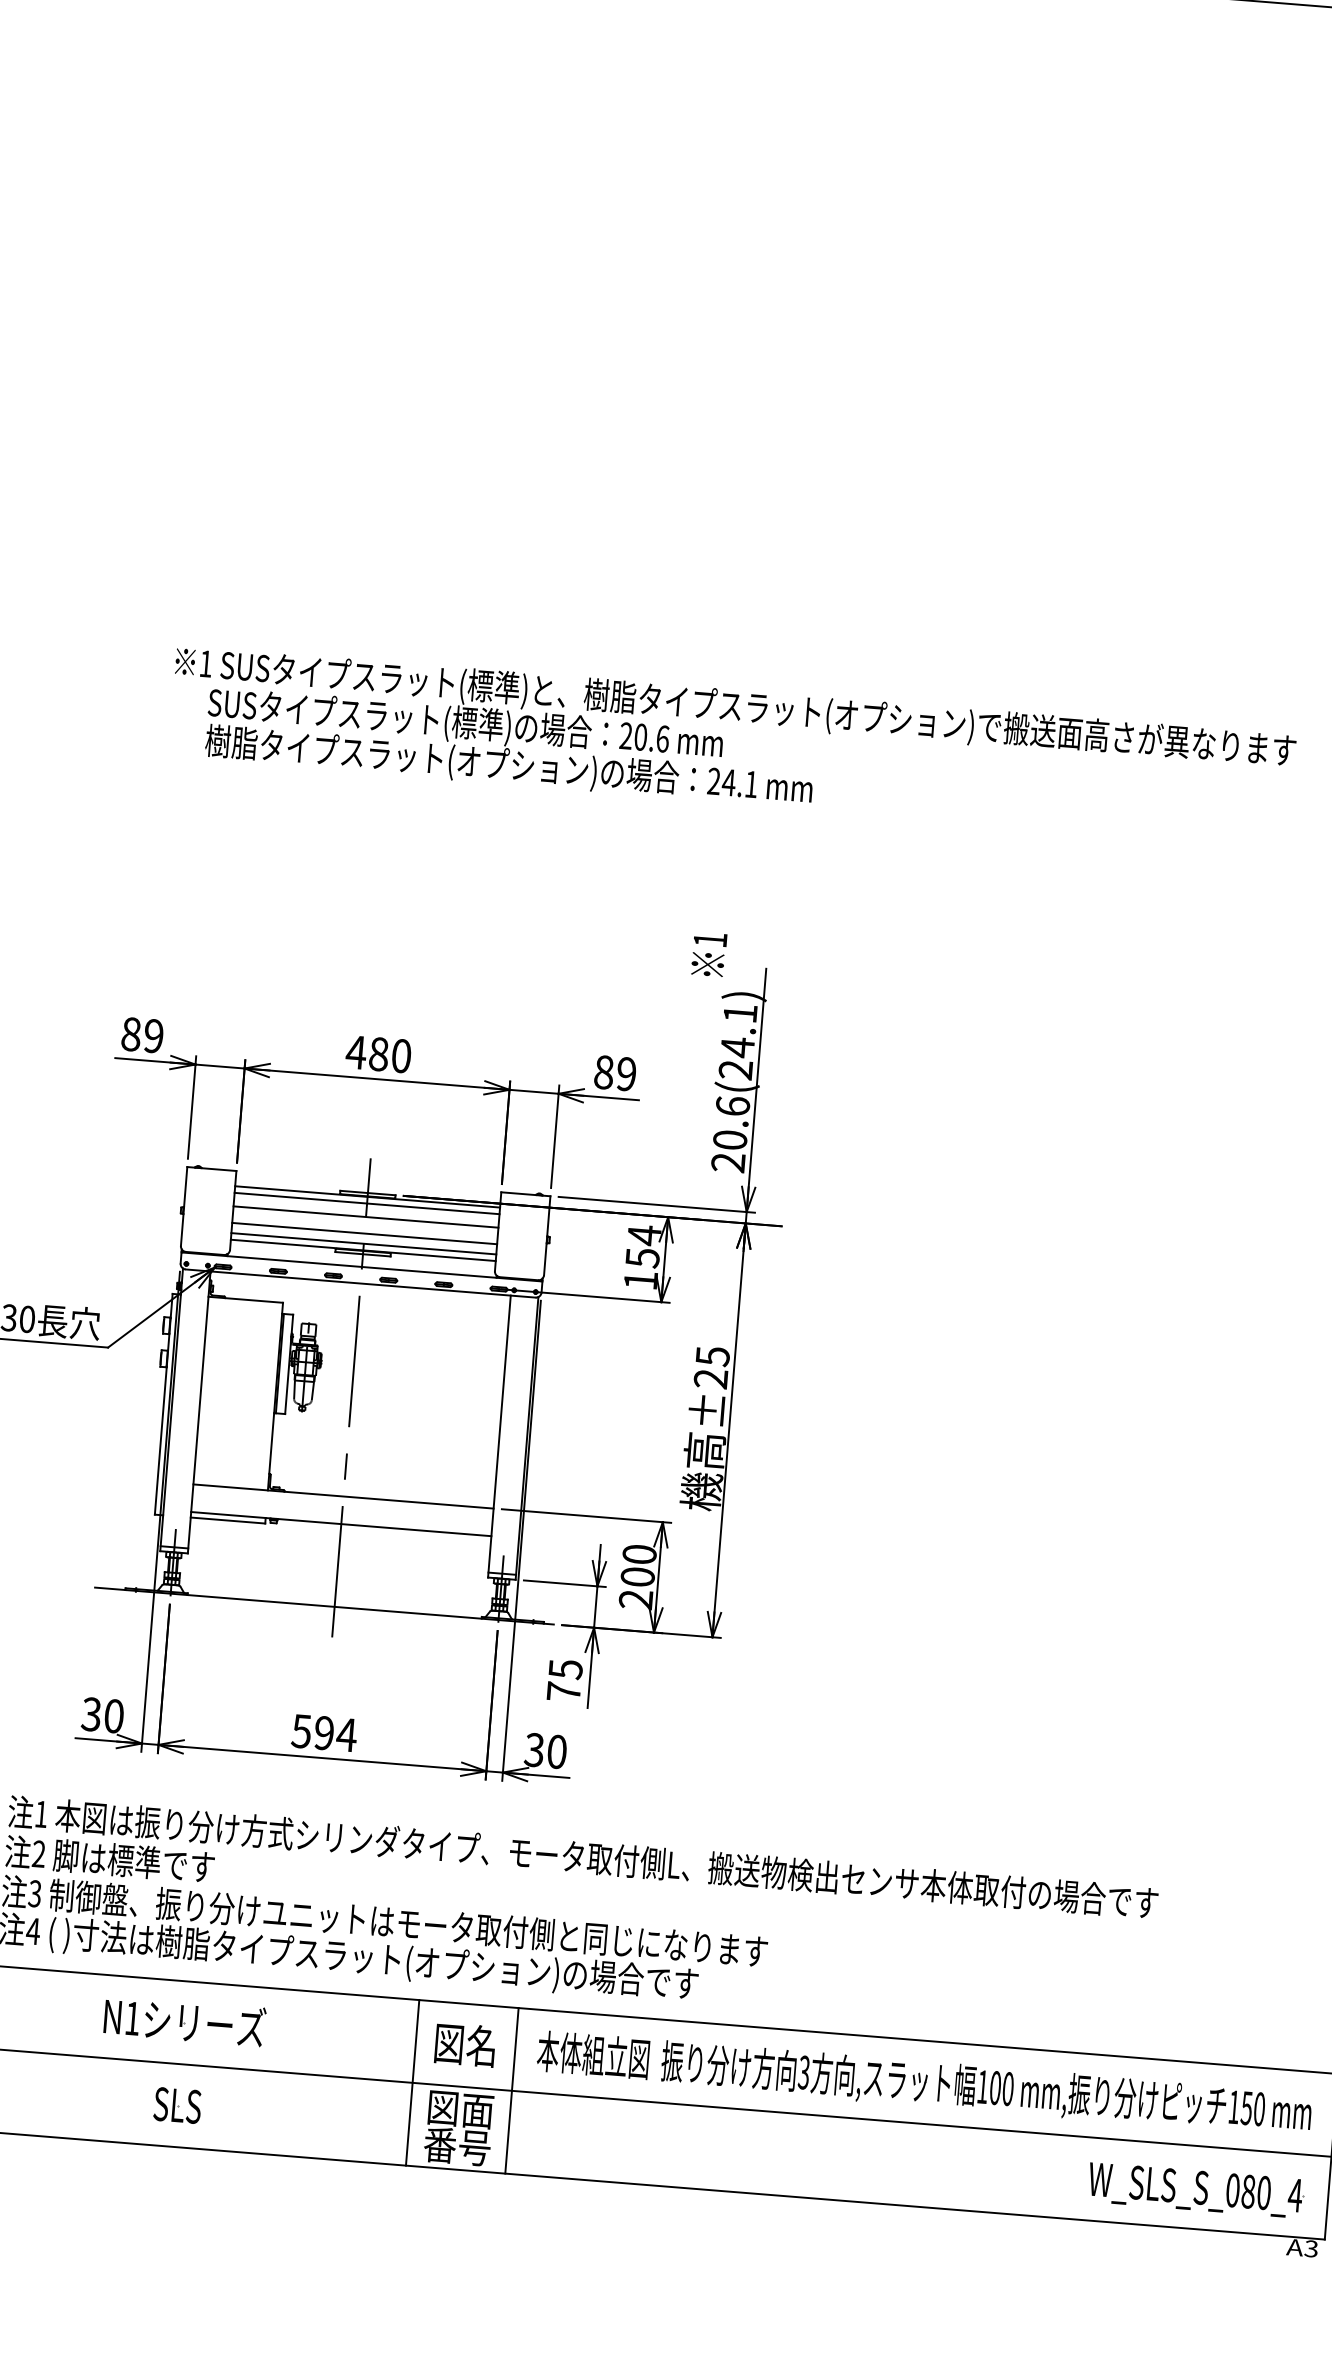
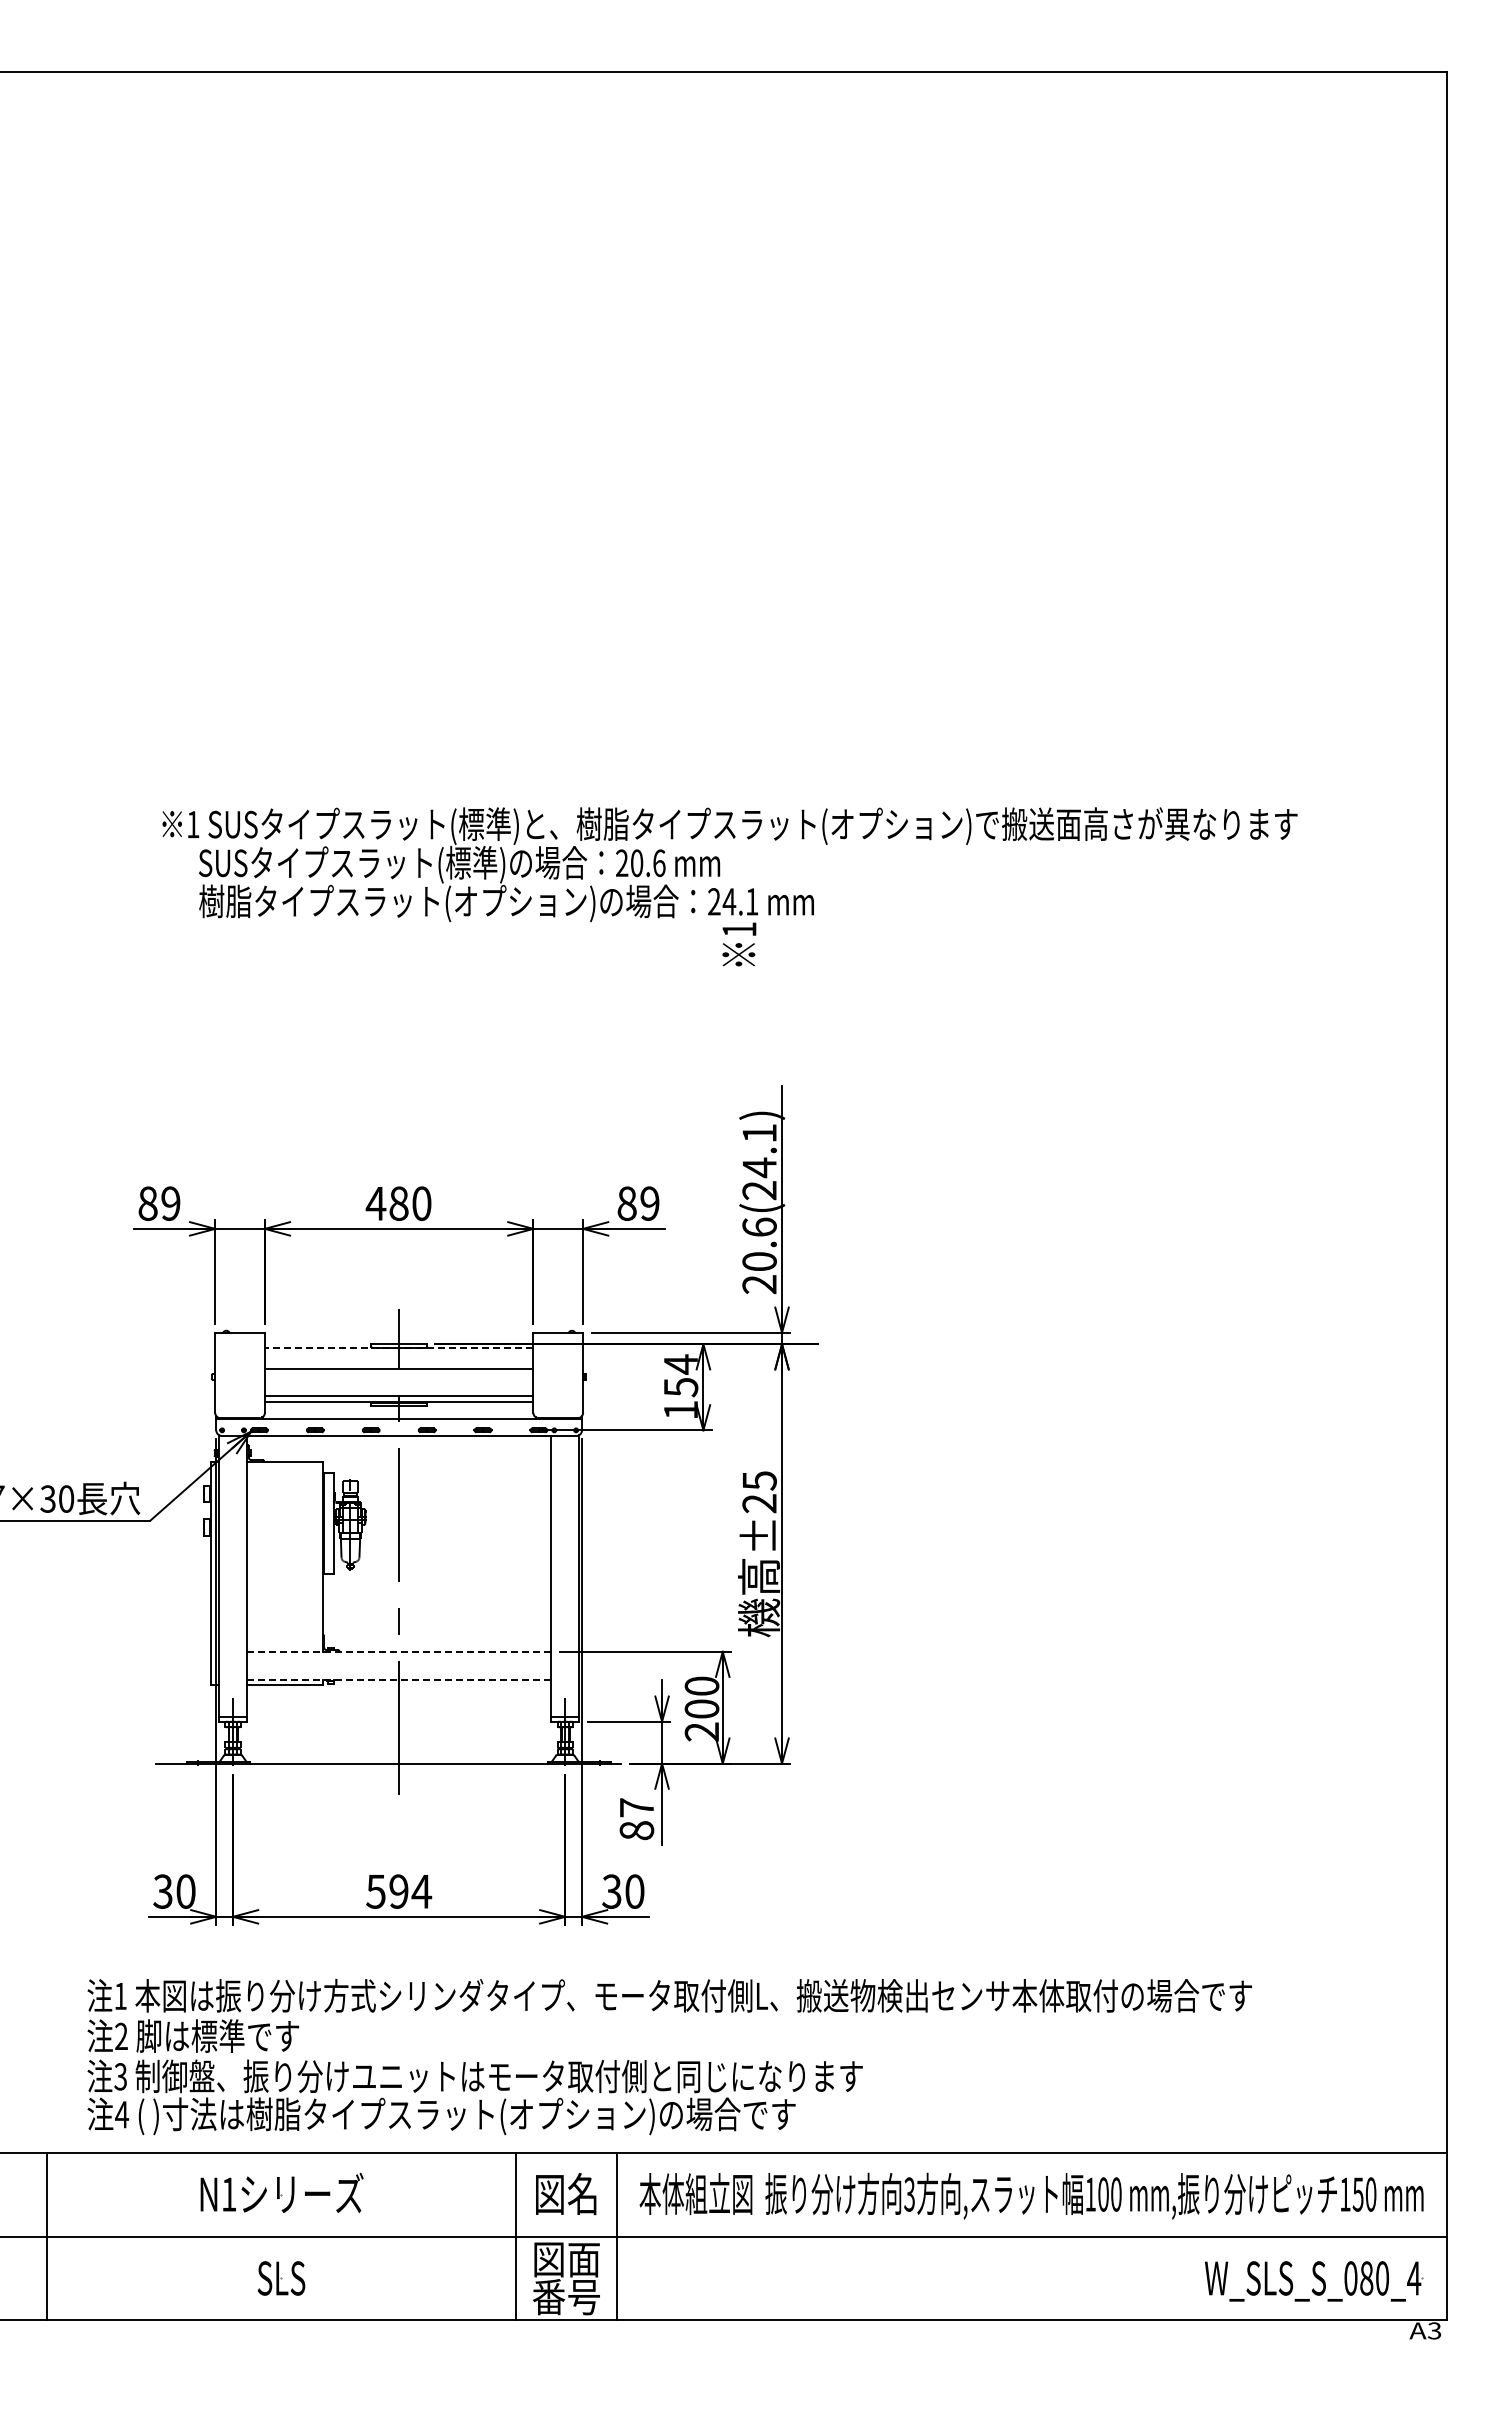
text: (709, 954) -> (739, 944), moved
line: (366, 1197) -> (398, 1348), solid -> dashed
line: (366, 1203) -> (398, 1354), removed
line: (364, 1233) -> (398, 1385), removed
line: (342, 1496) -> (398, 1651), solid -> dashed
line: (341, 1523) -> (399, 1679), solid -> dashed
text: (564, 1680) -> (636, 1819), 75 -> 87

